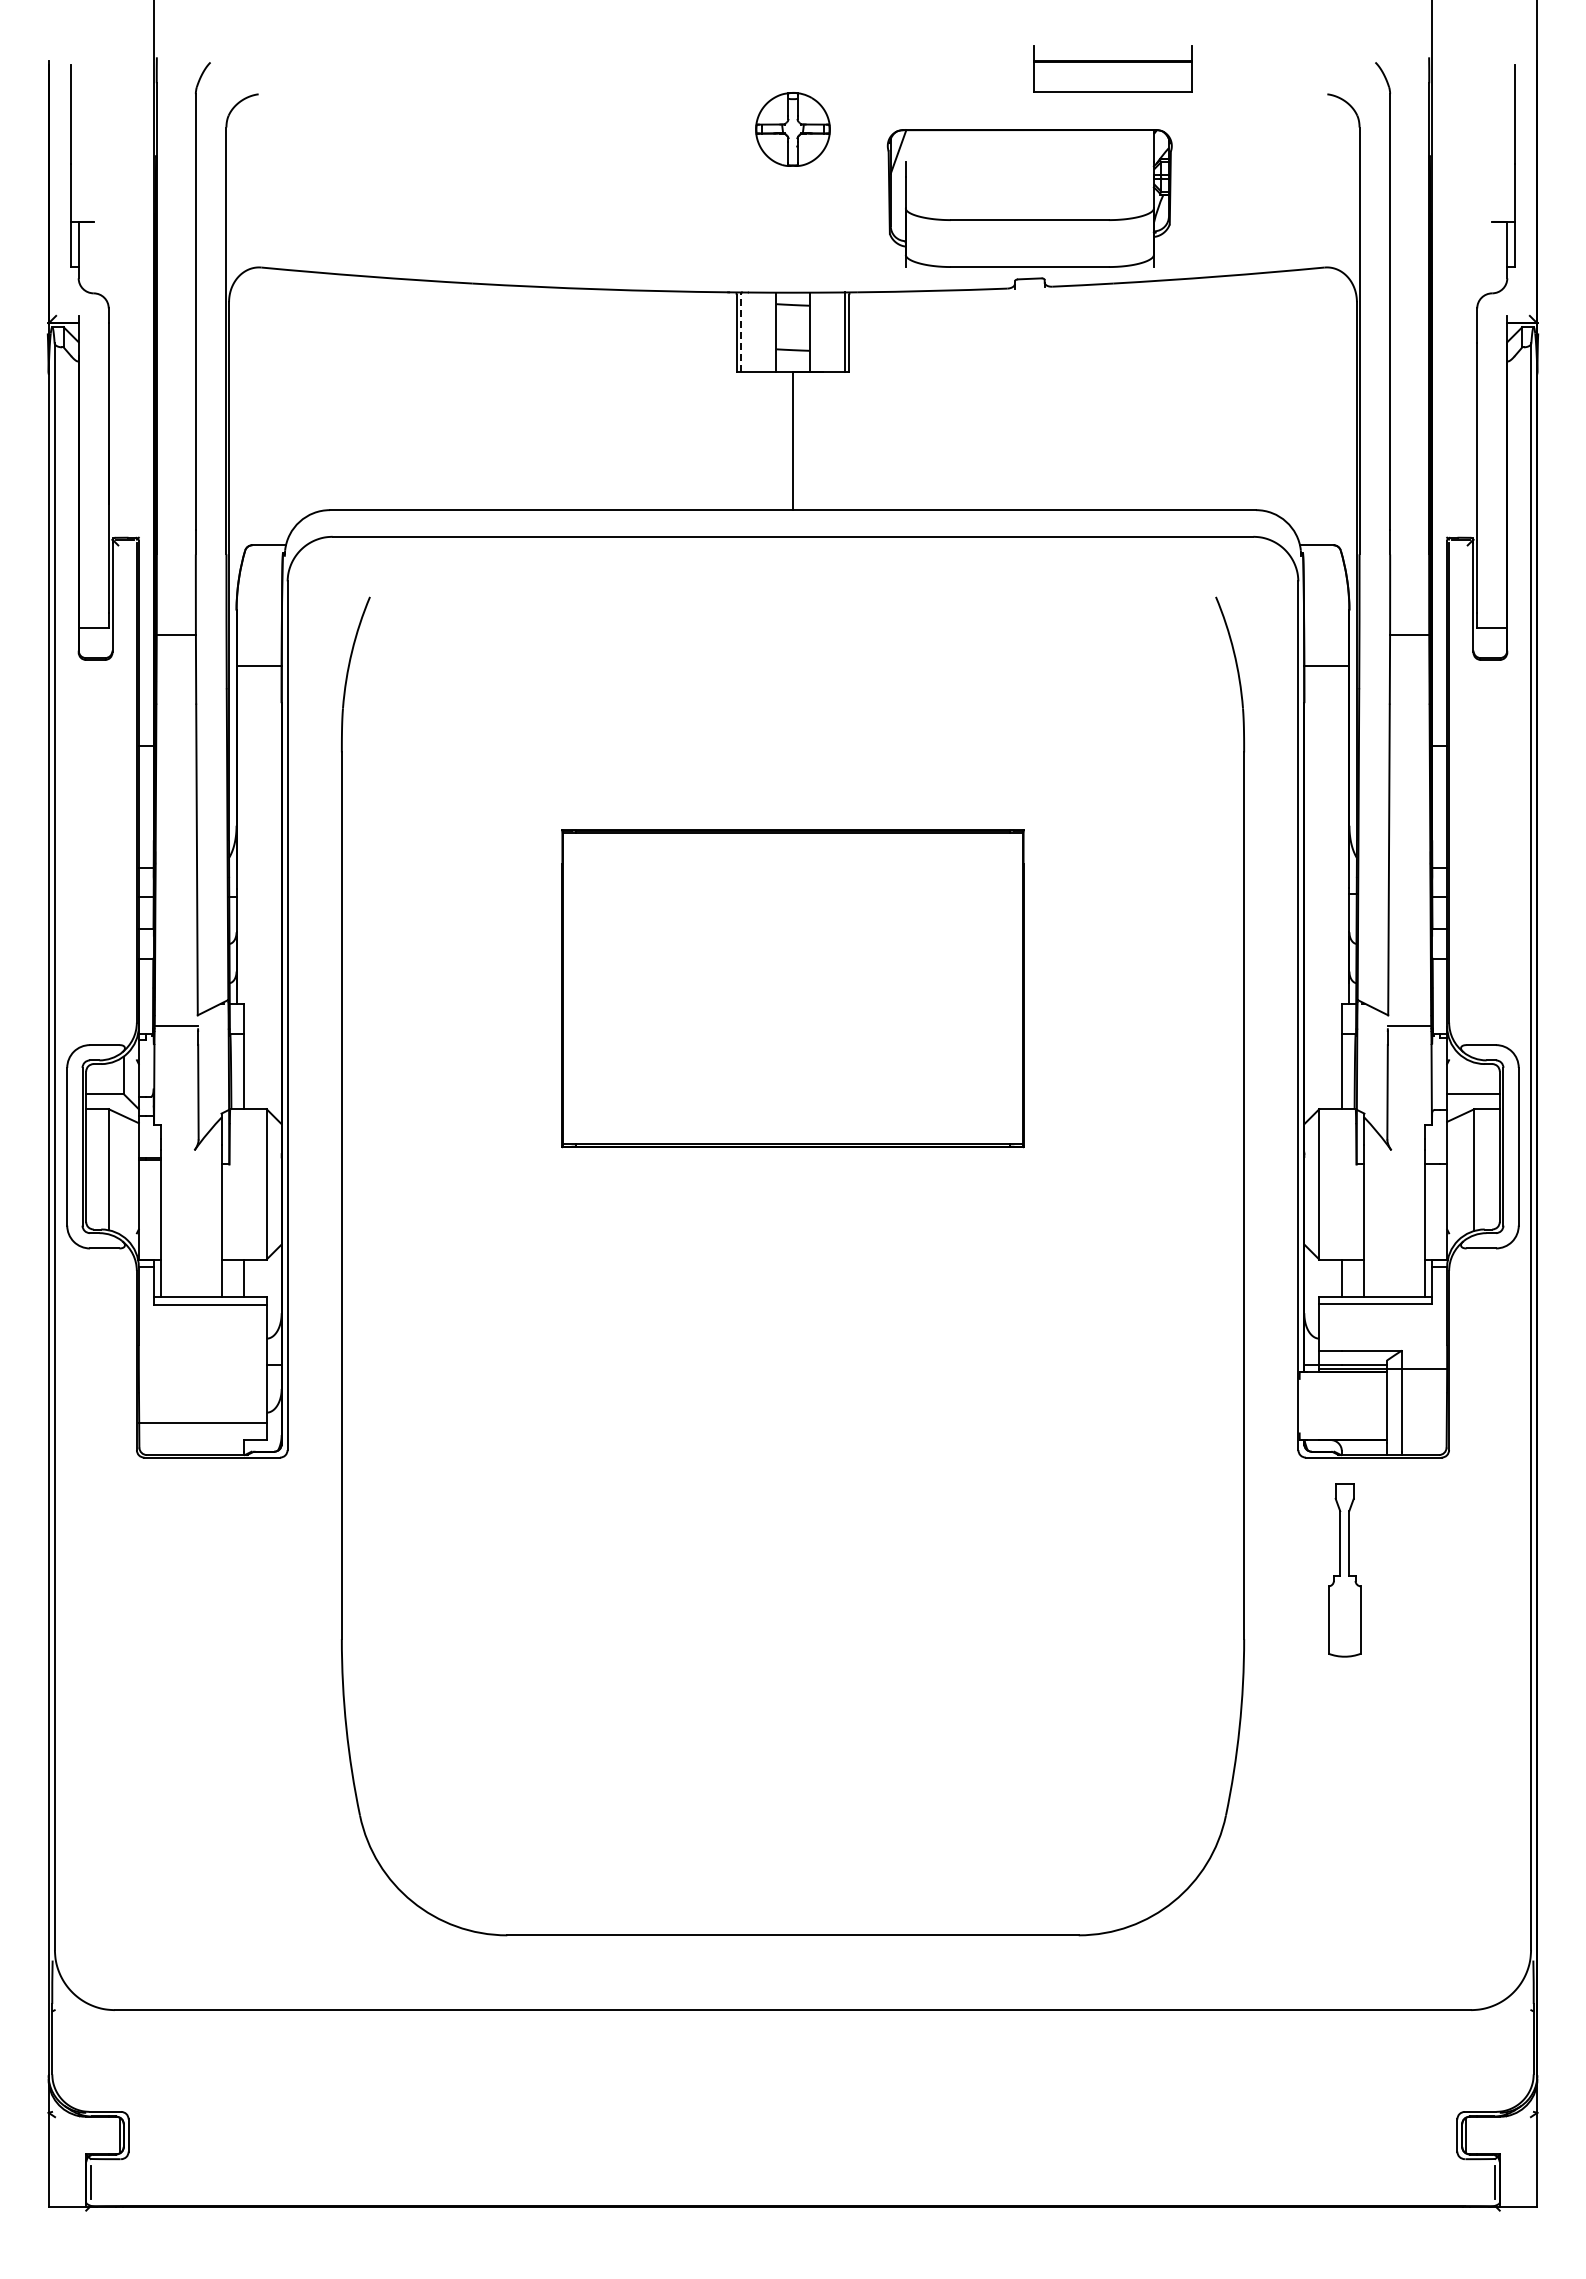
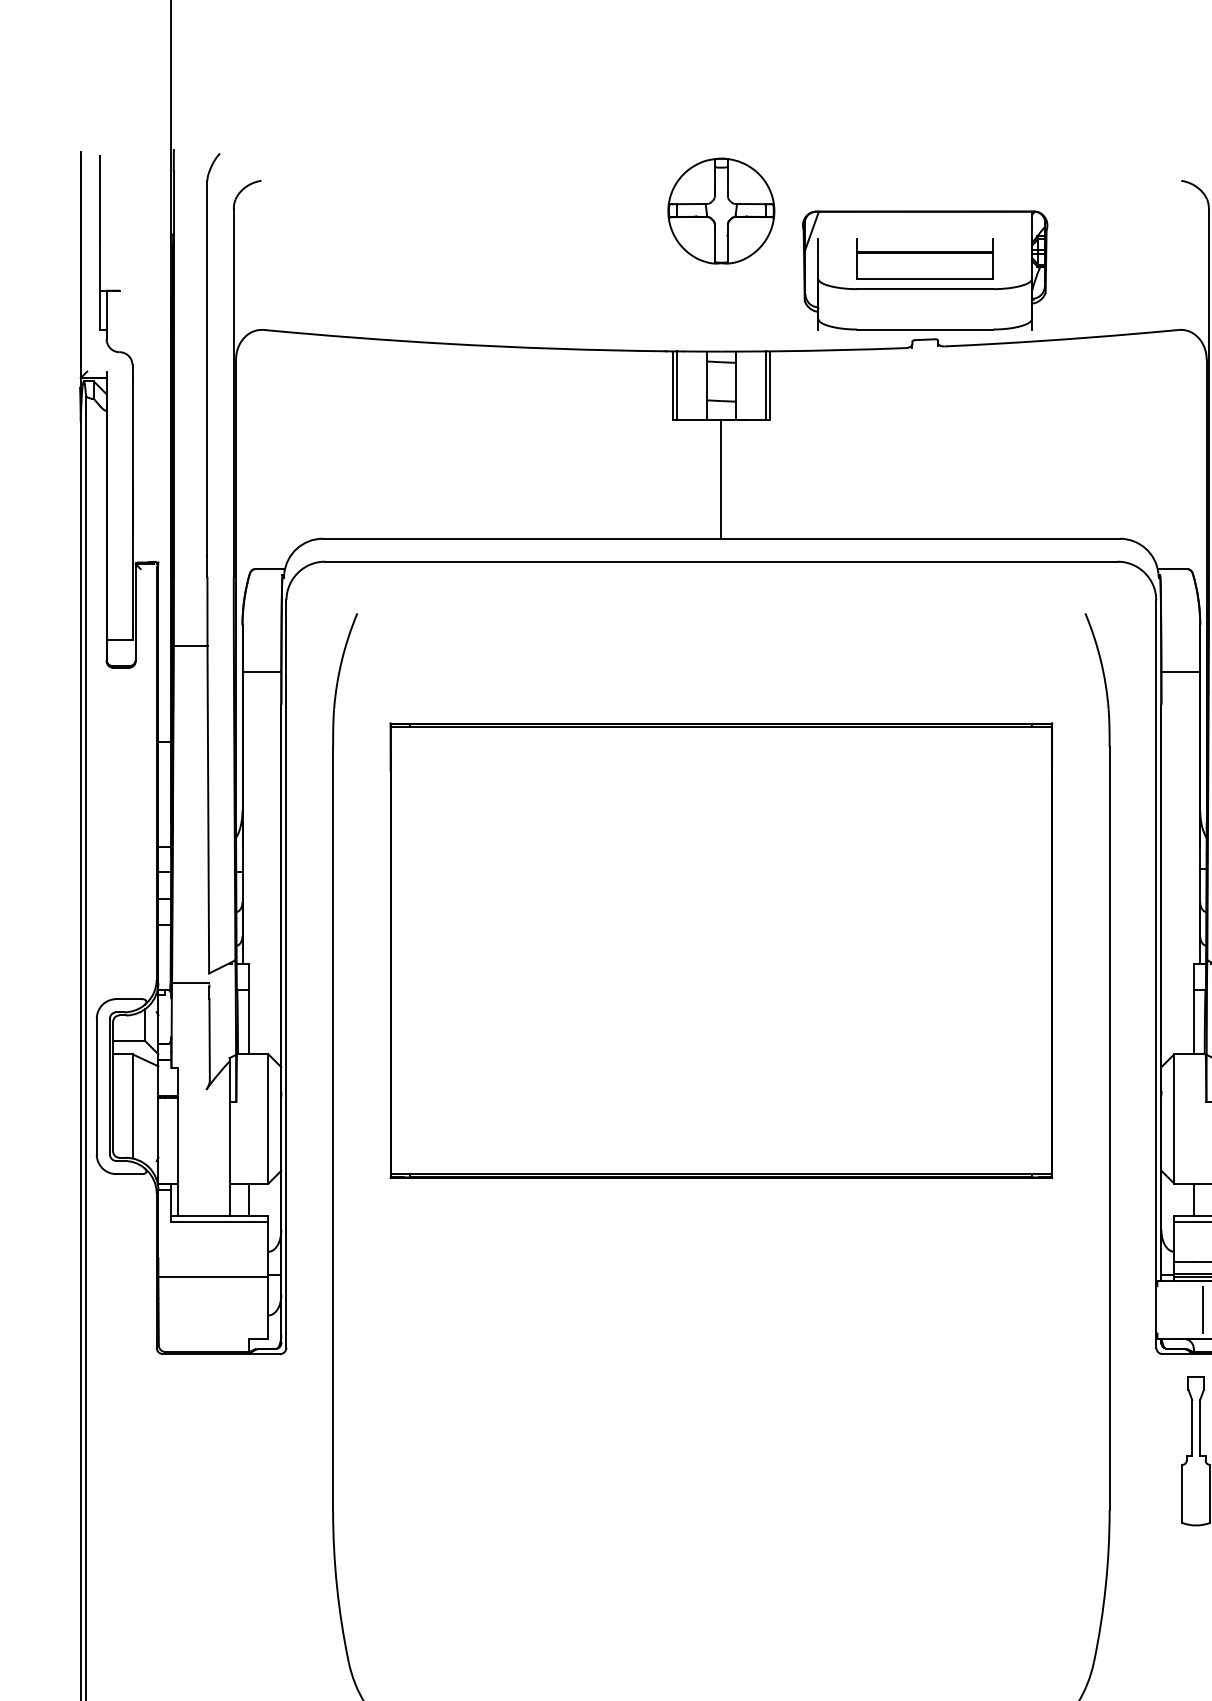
part: (1112, 68) -> (924, 258), moved
part: (792, 129) -> (720, 211), size x1.67
line: (741, 332) -> (677, 385), dashed -> solid
part: (792, 988) -> (720, 950), size x1.67
line: (1352, 1405) -> (1202, 1309), added
line: (202, 1422) -> (213, 1277), moved

